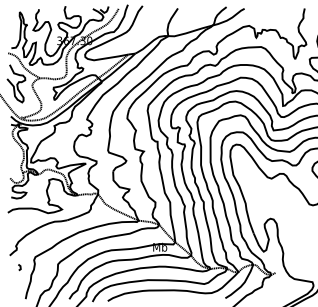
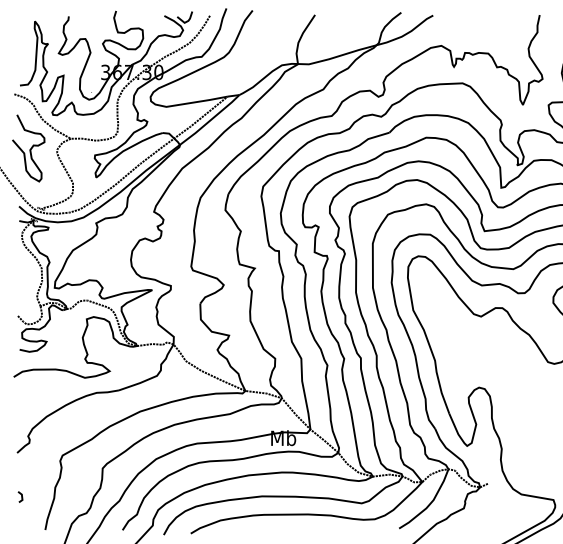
line: (19, 267) -> (20, 497), moved

